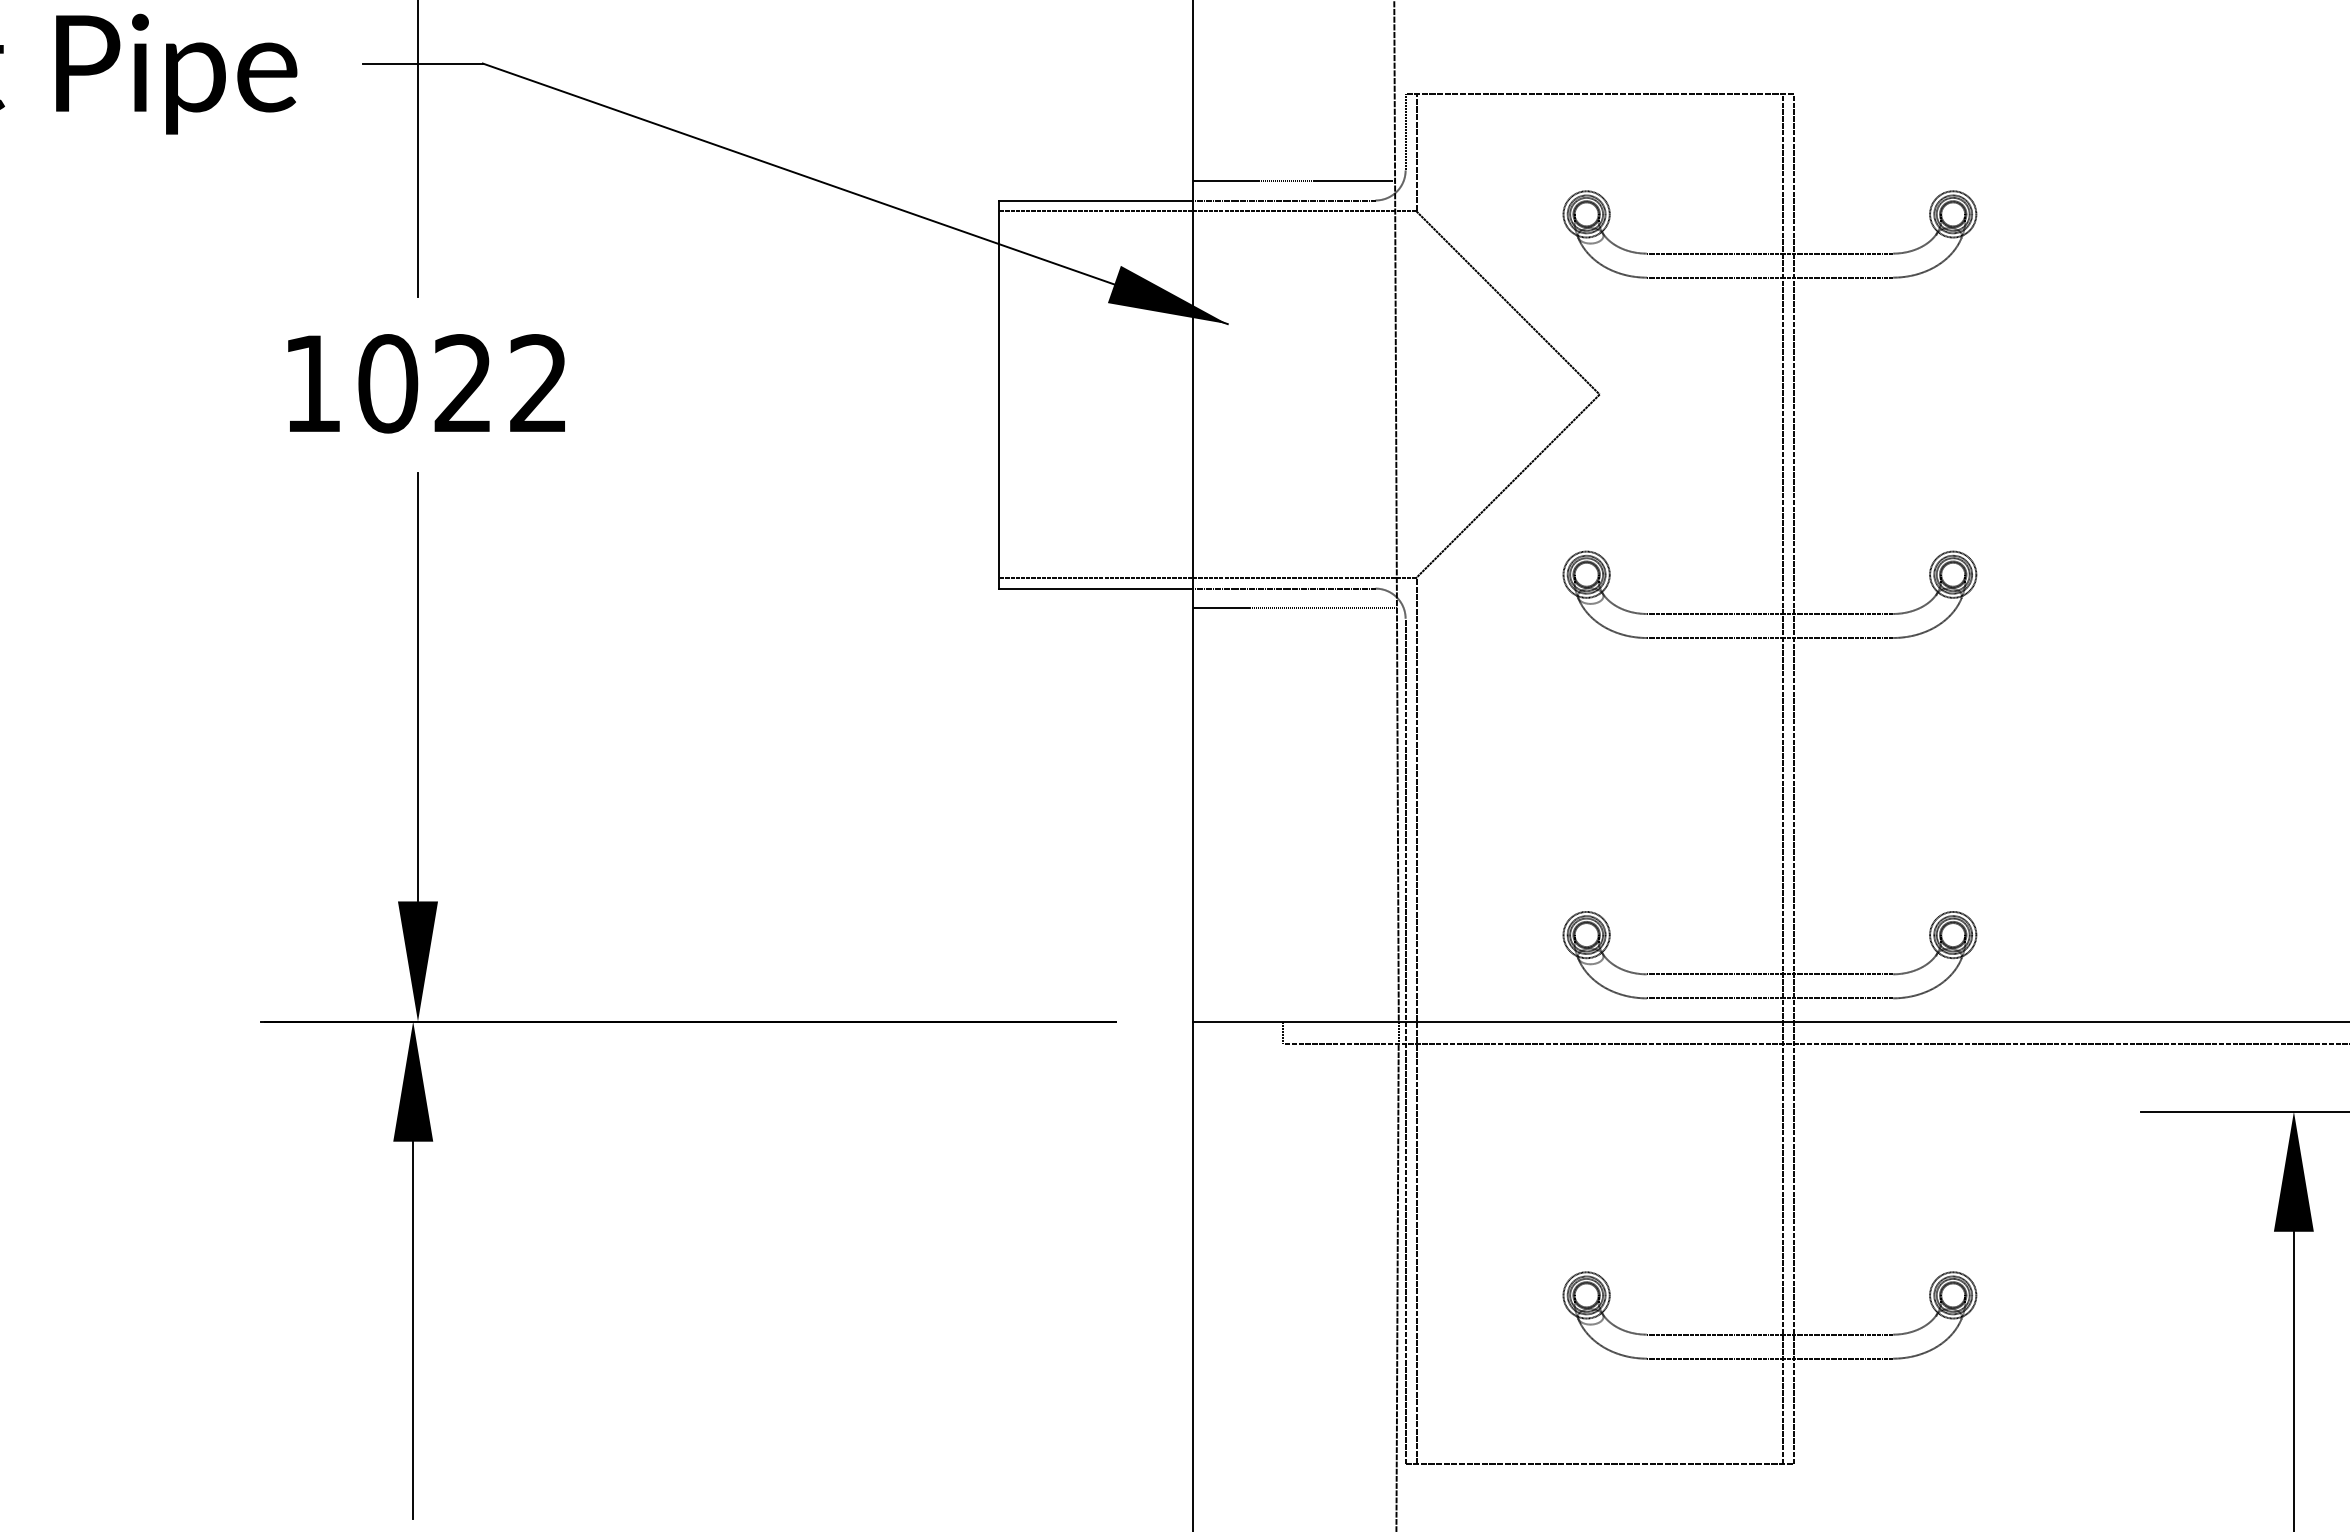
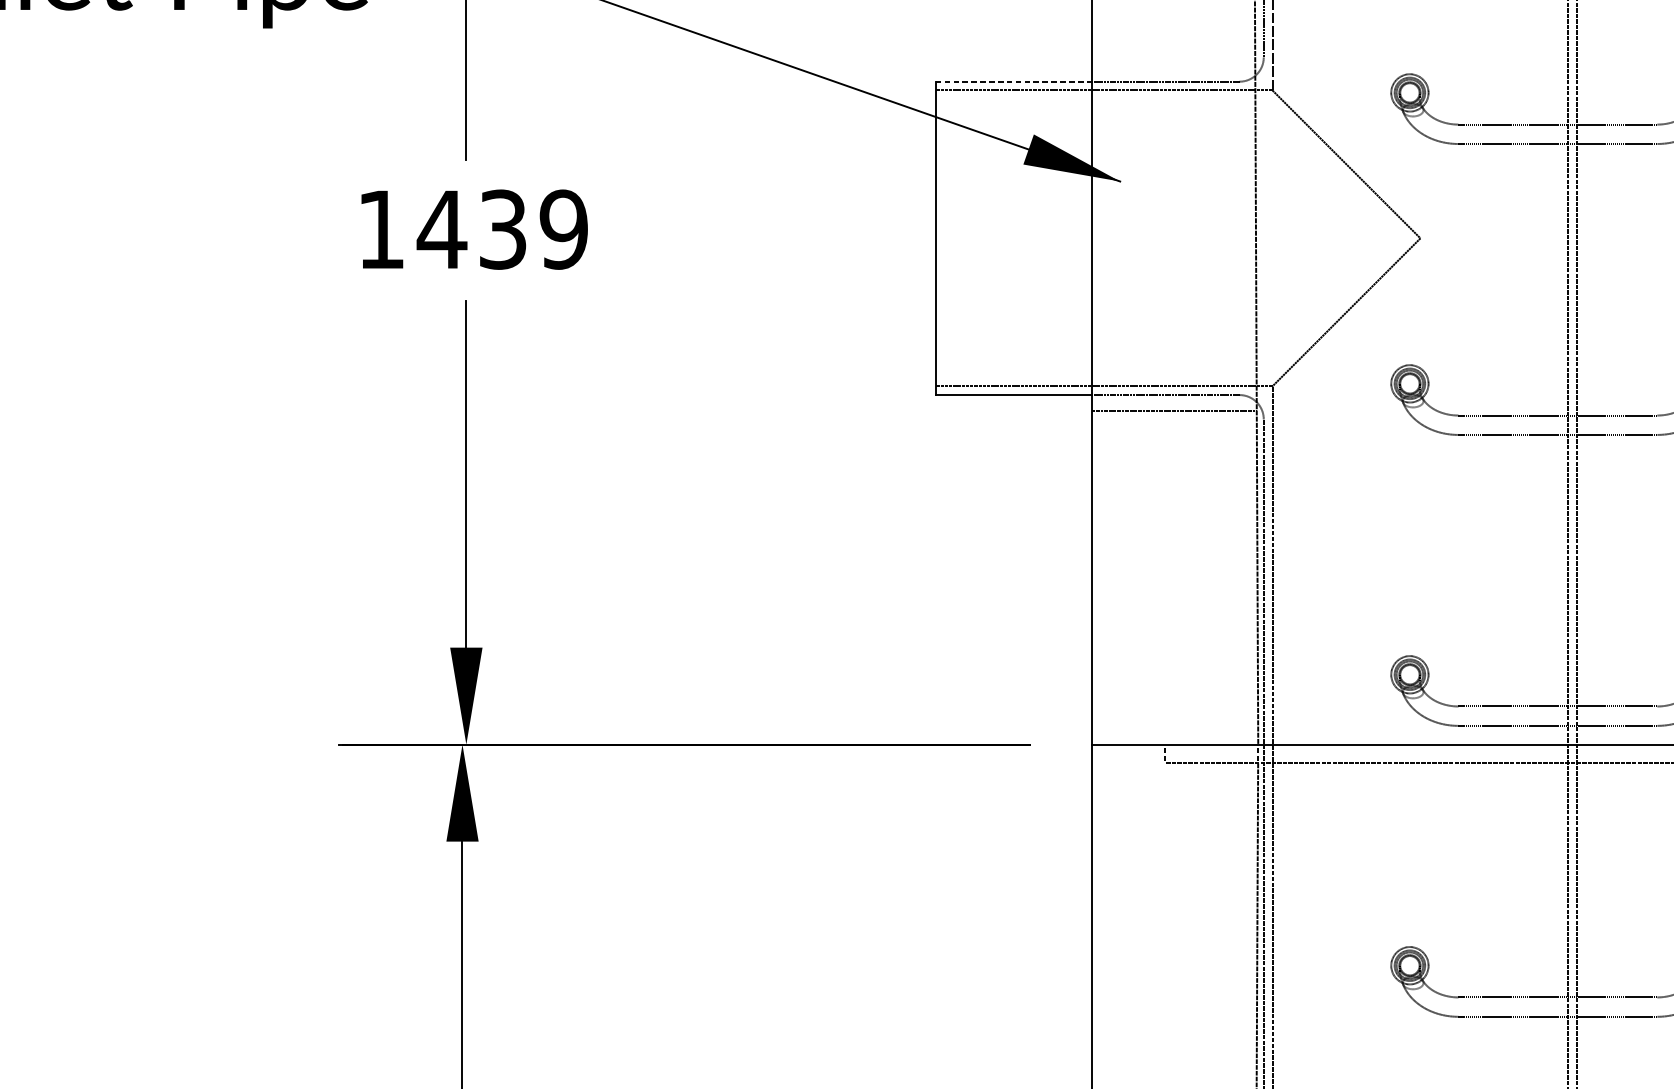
line: (1294, 180) -> (1174, 65), removed
line: (1095, 200) -> (1013, 81), solid -> dashed
text: (462, 383) -> (502, 229), 1022 -> 1439

